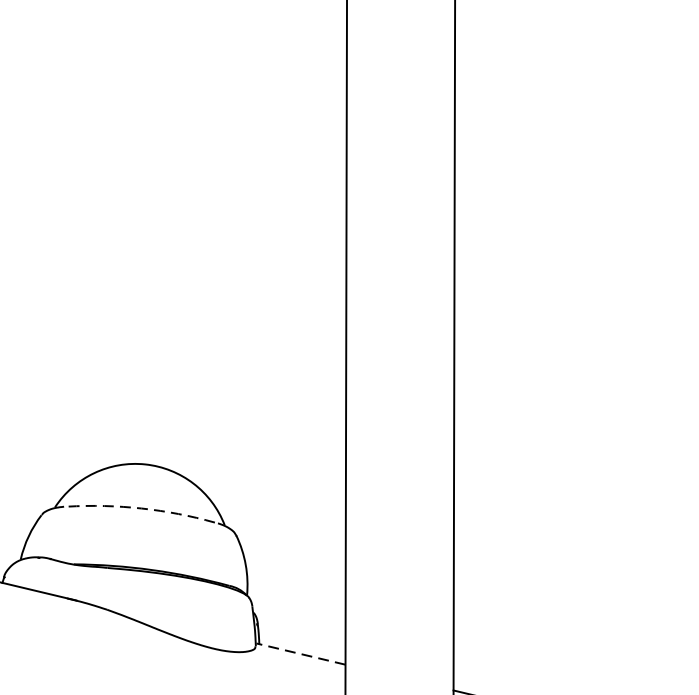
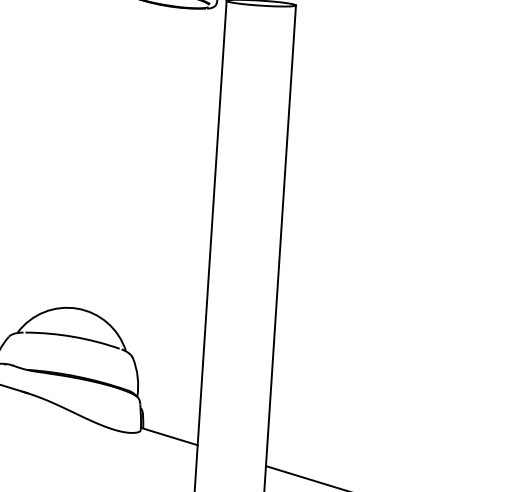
arc: (142, 508) -> (73, 336), dashed -> solid
line: (300, 653) -> (169, 436), dashed -> solid

